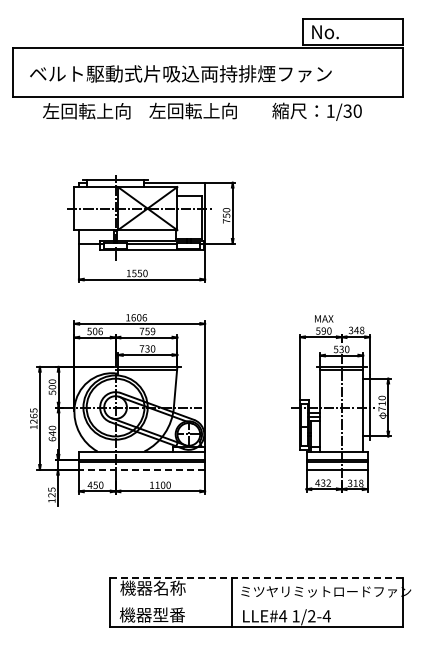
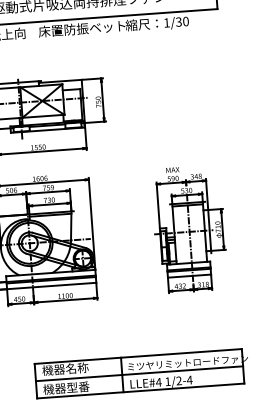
text: (210, 110) -> (81, 28), 左回転上向 -> 床置防振ベット
line: (141, 469) -> (51, 285), dashed -> solid
line: (256, 577) -> (138, 356), dashed -> solid
line: (256, 602) -> (139, 373), added

